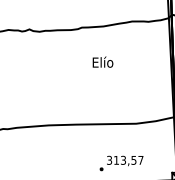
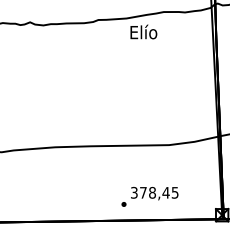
text: (102, 61) -> (143, 31), moved
text: (128, 160) -> (159, 192), 313,57 -> 378,45

